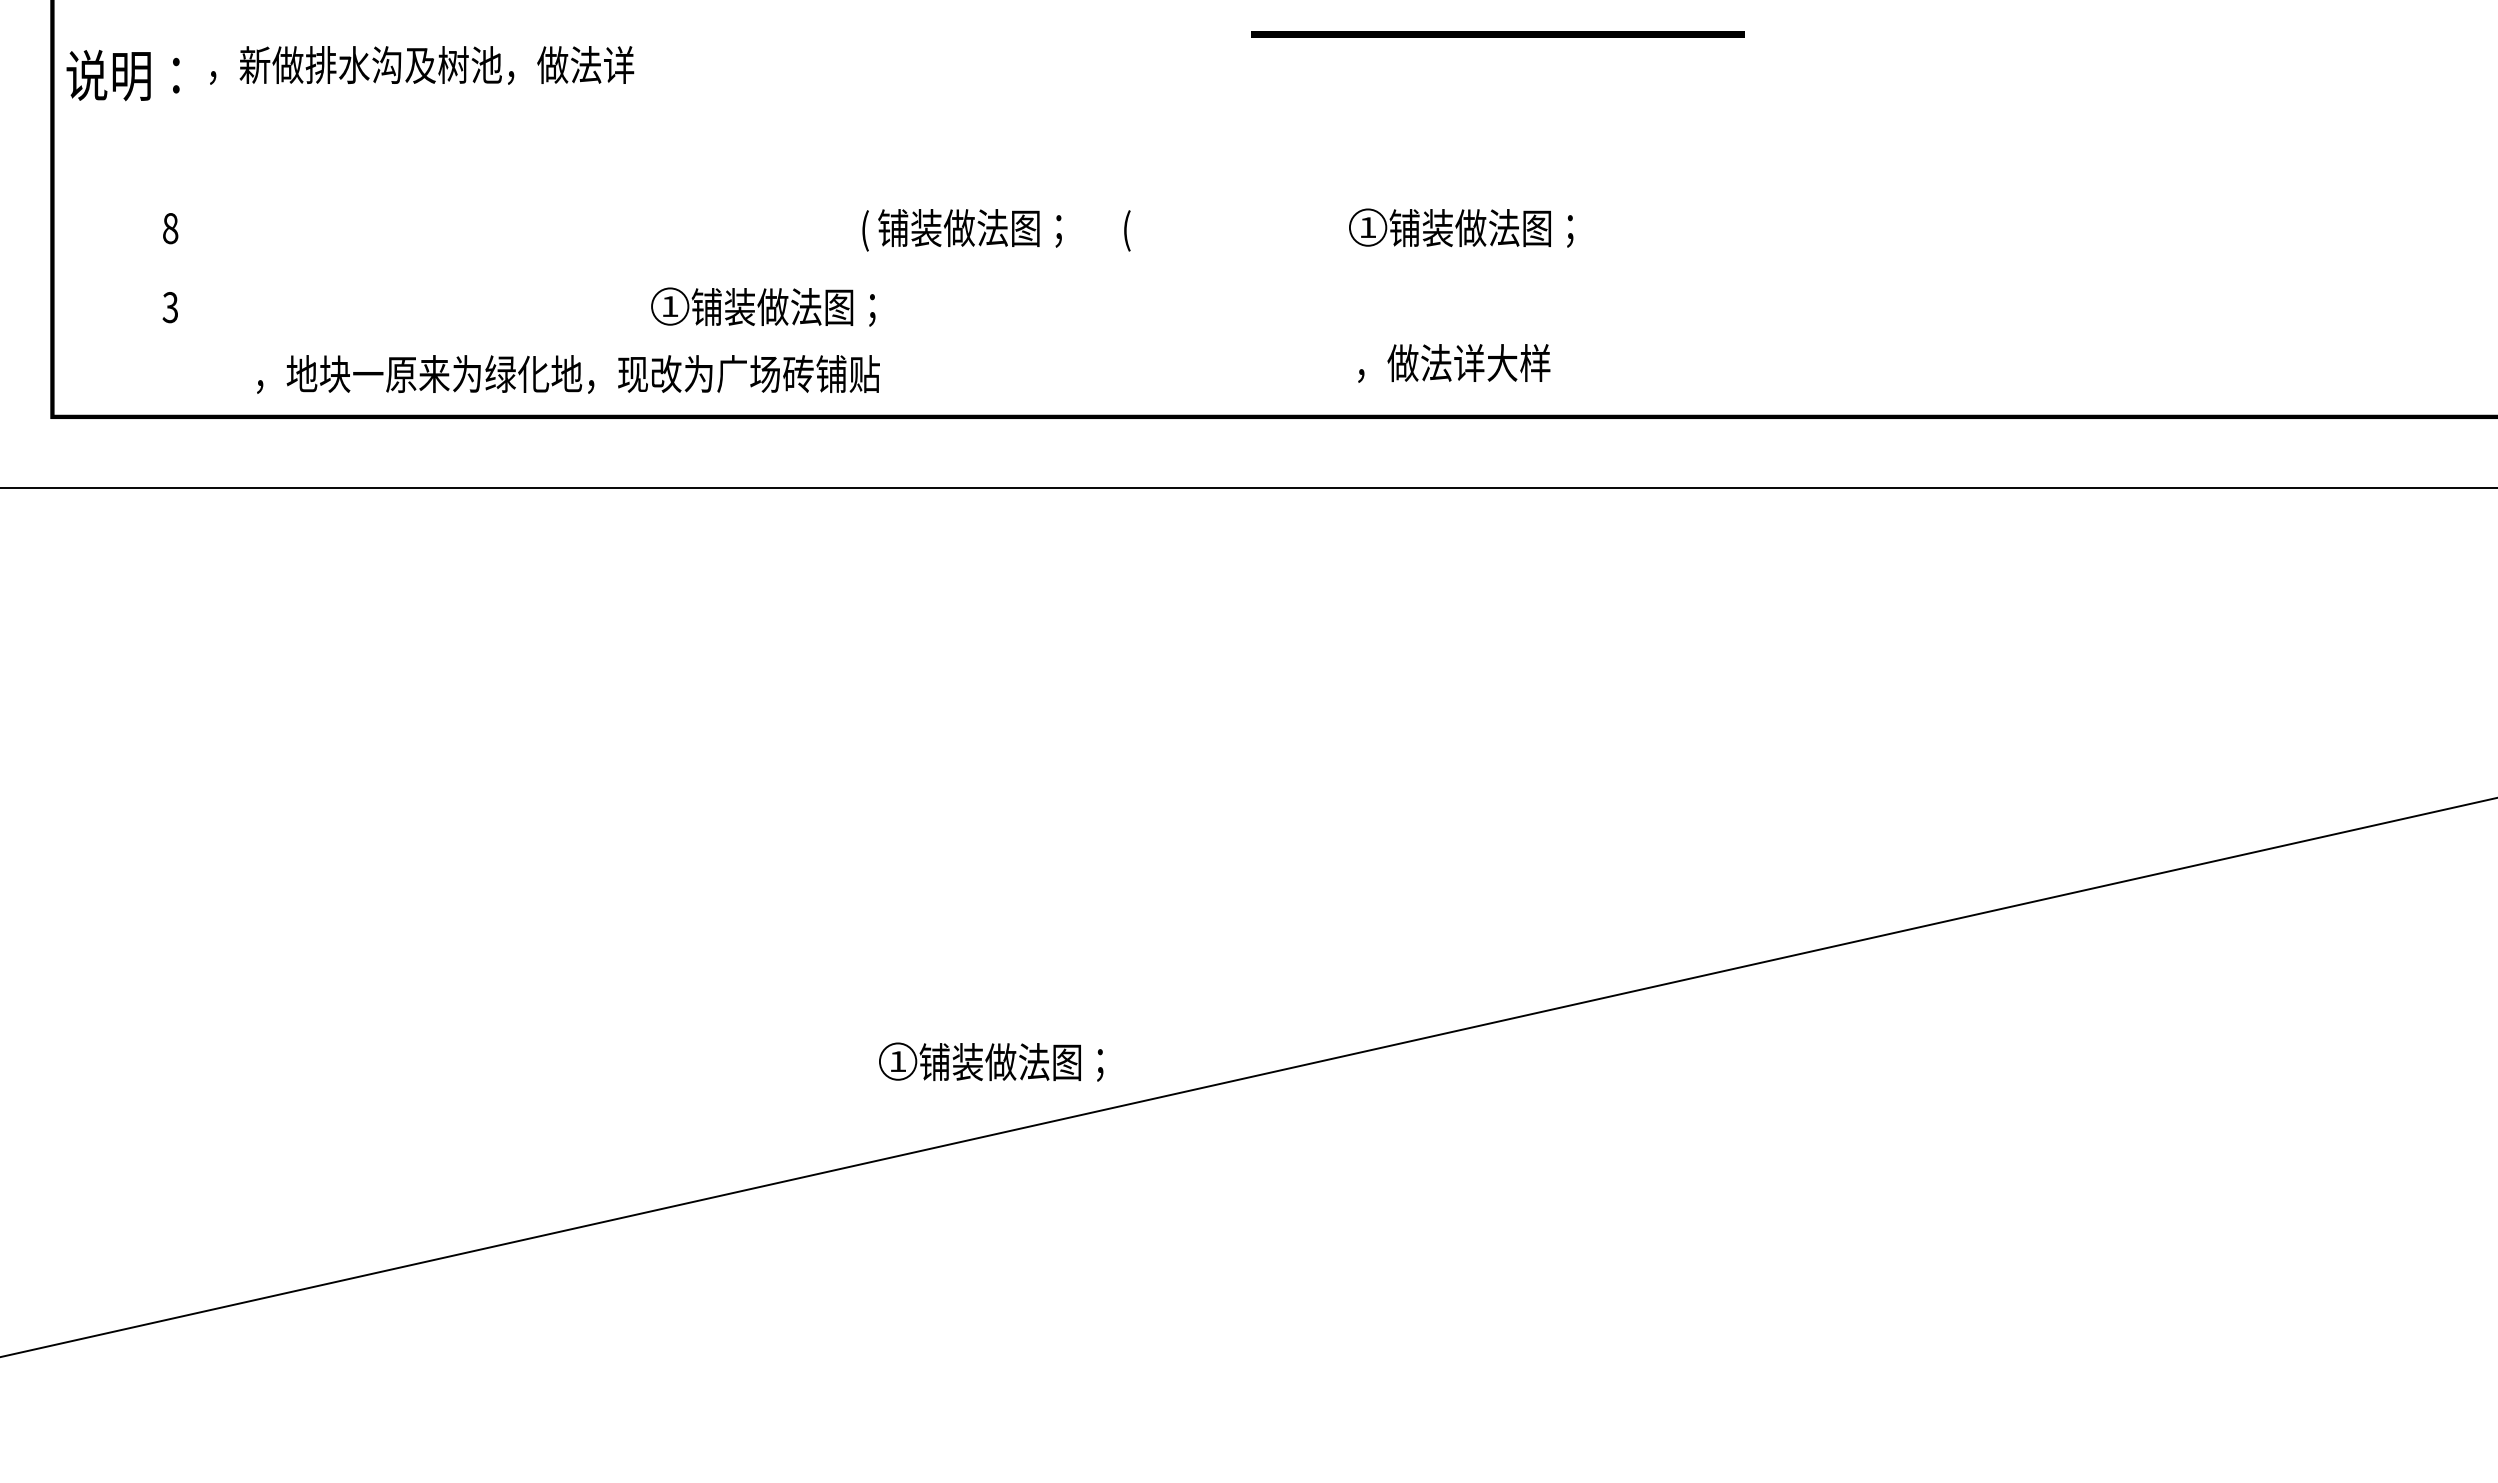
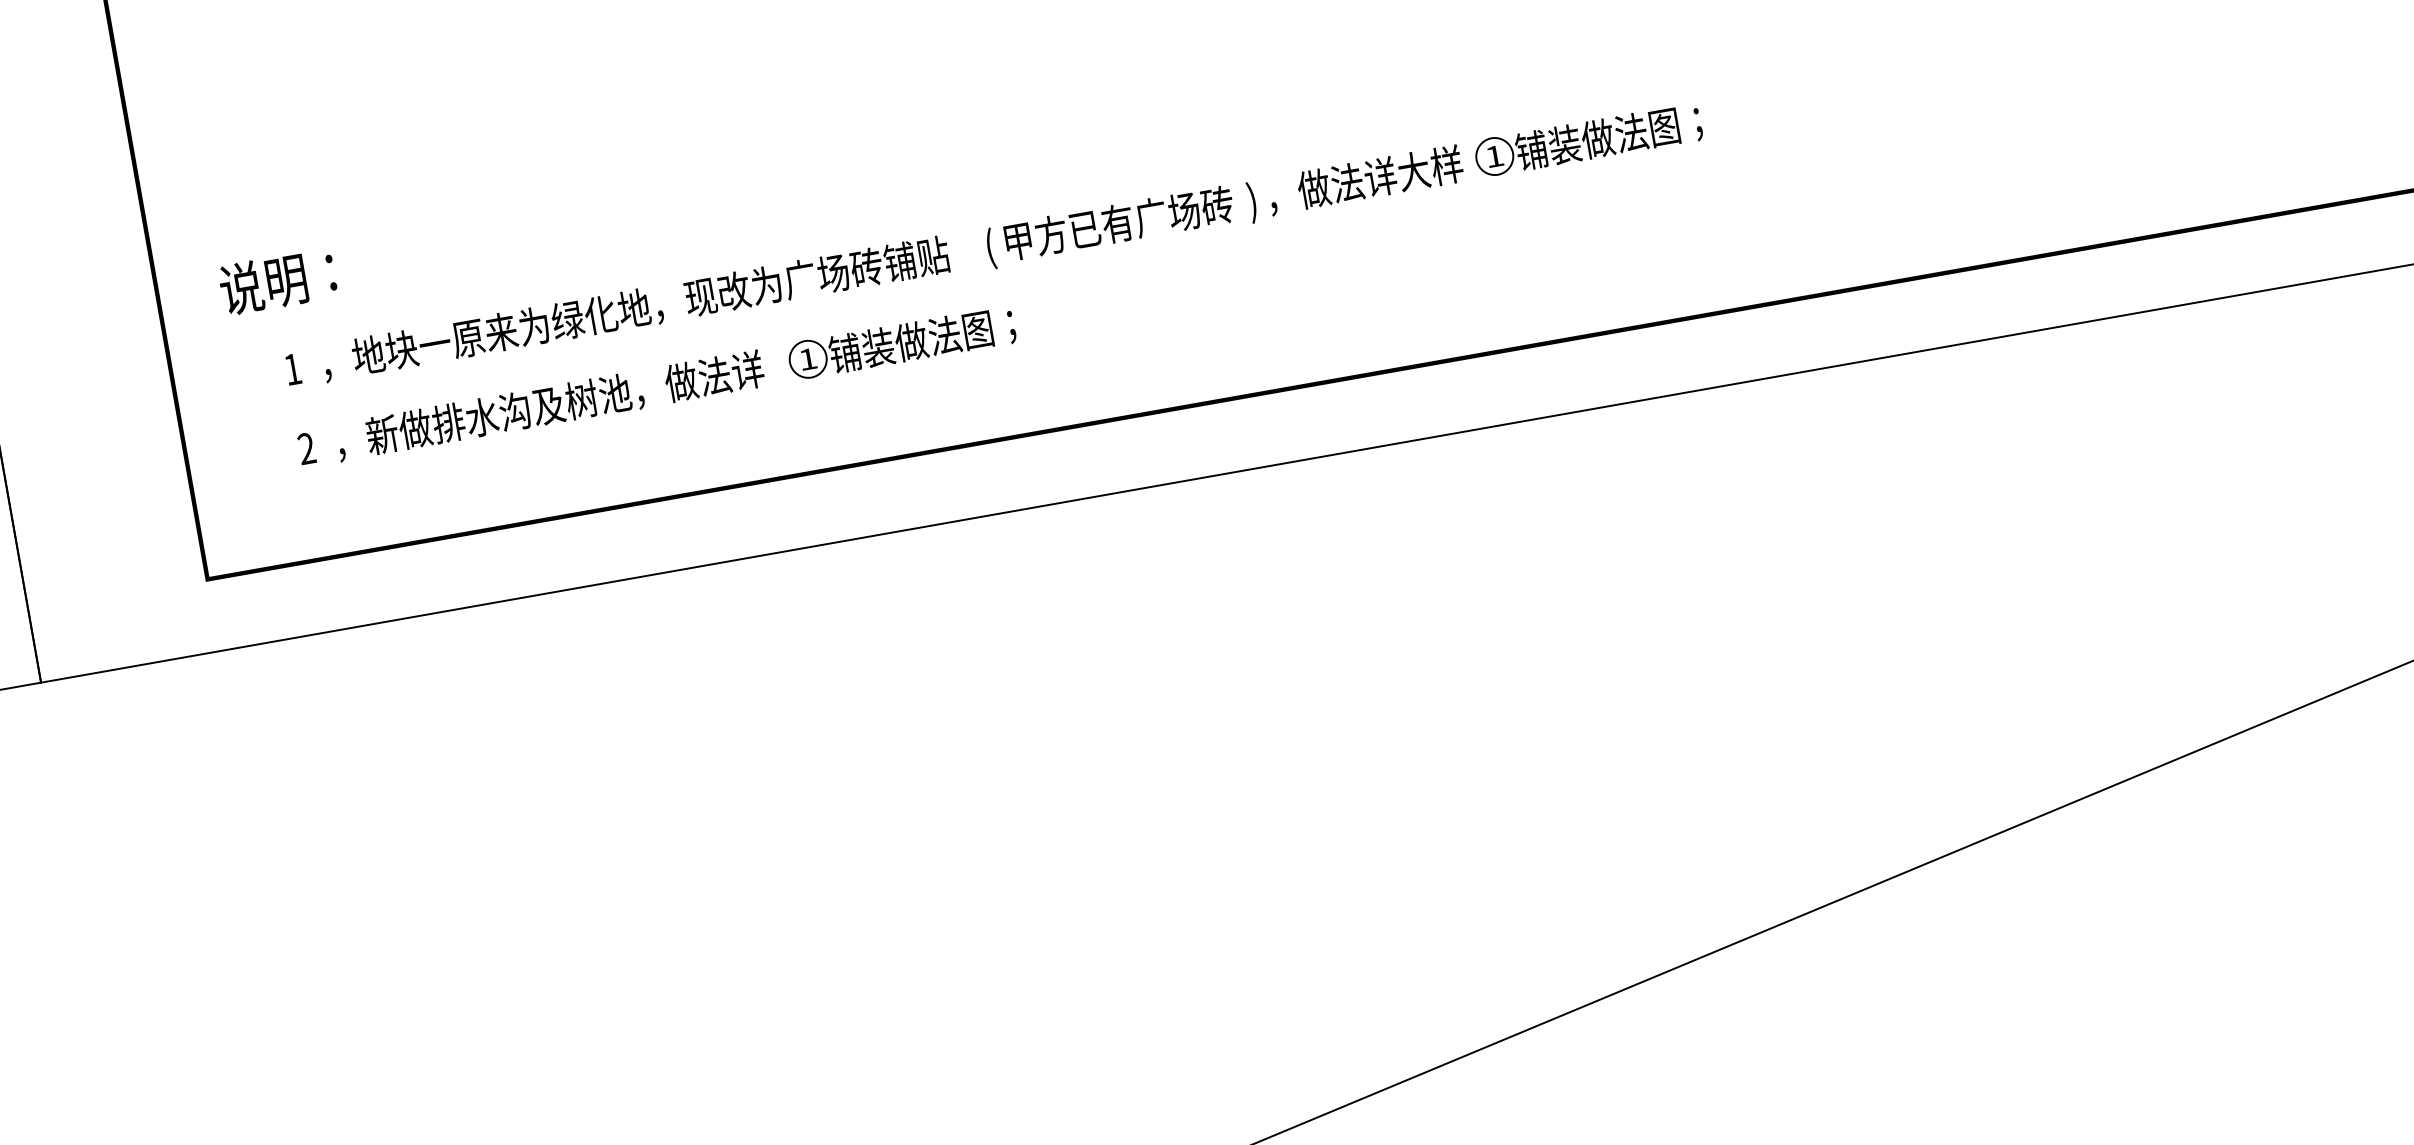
text: (422, 65) -> (550, 405), moved
text: (122, 75) -> (277, 282), moved
text: (992, 227) -> (1117, 222), 铺装做法图； -> 甲方已有广场砖
text: (170, 228) -> (292, 369), 8 -> 1
text: (1126, 230) -> (1252, 202), ( -> )
text: (170, 307) -> (306, 448), 3 -> 2
text: (1454, 363) -> (1365, 180), moved
text: (568, 374) -> (636, 308), moved
part: (991, 1061) -> (1264, 1060), removed

